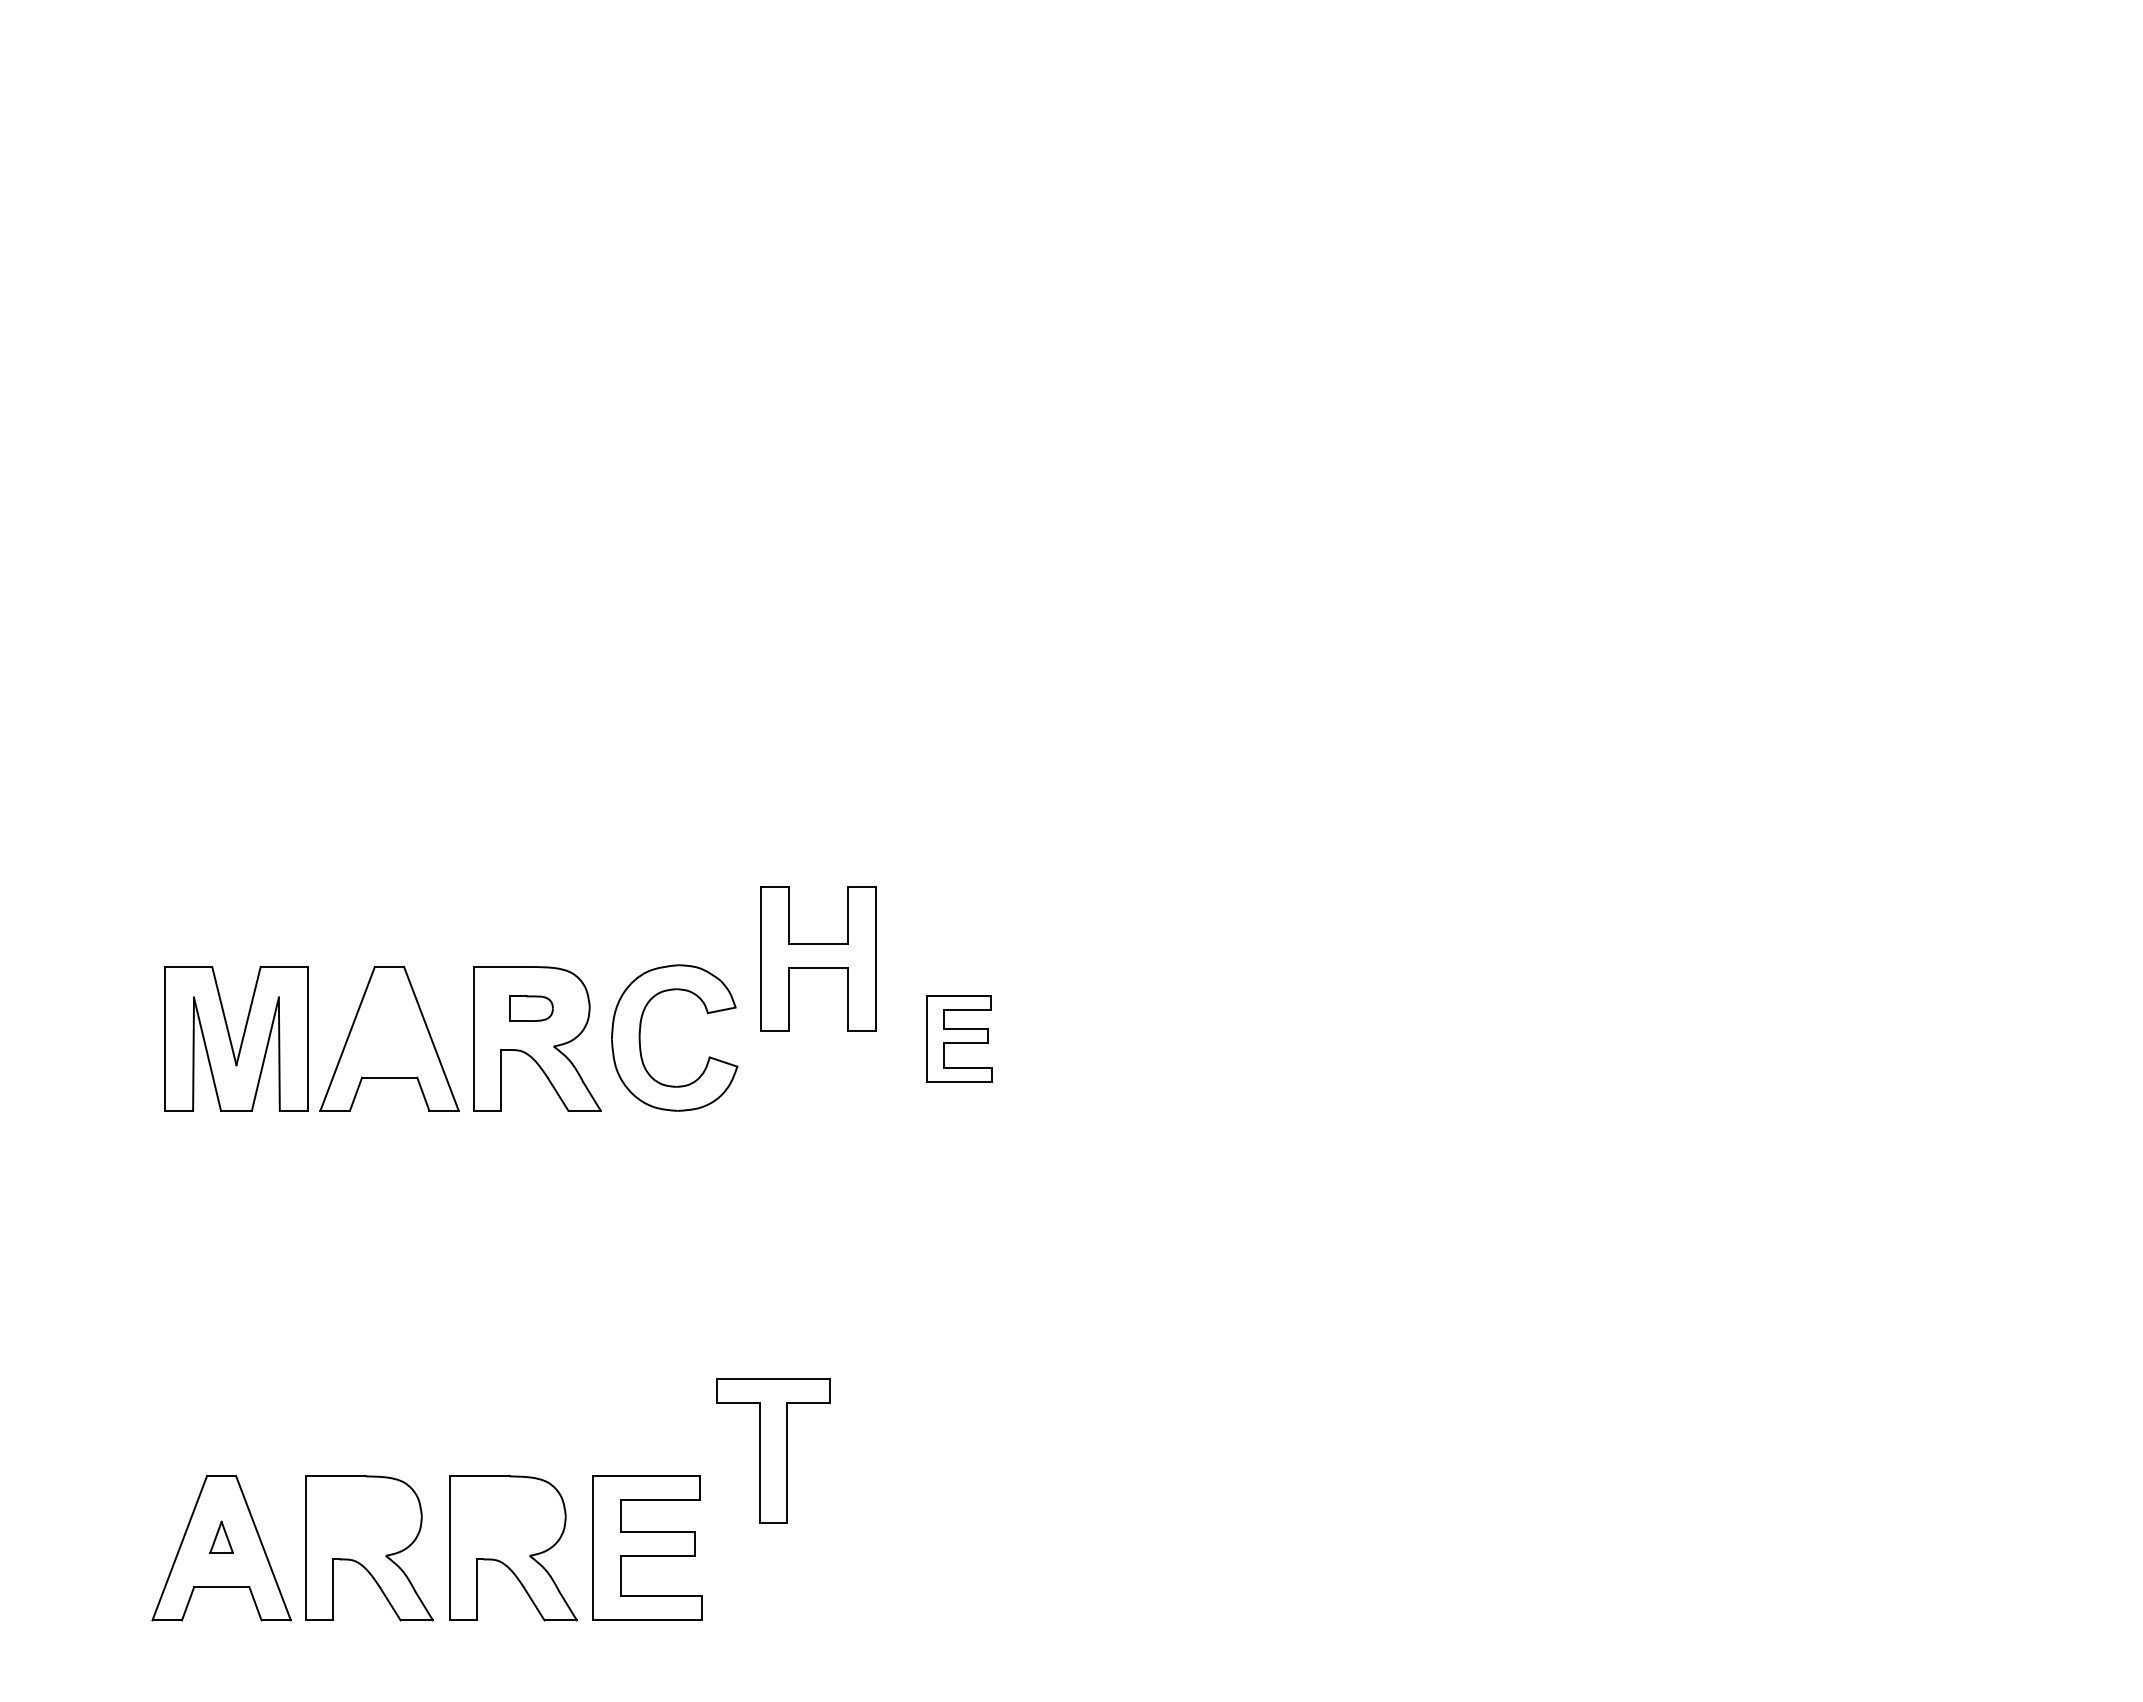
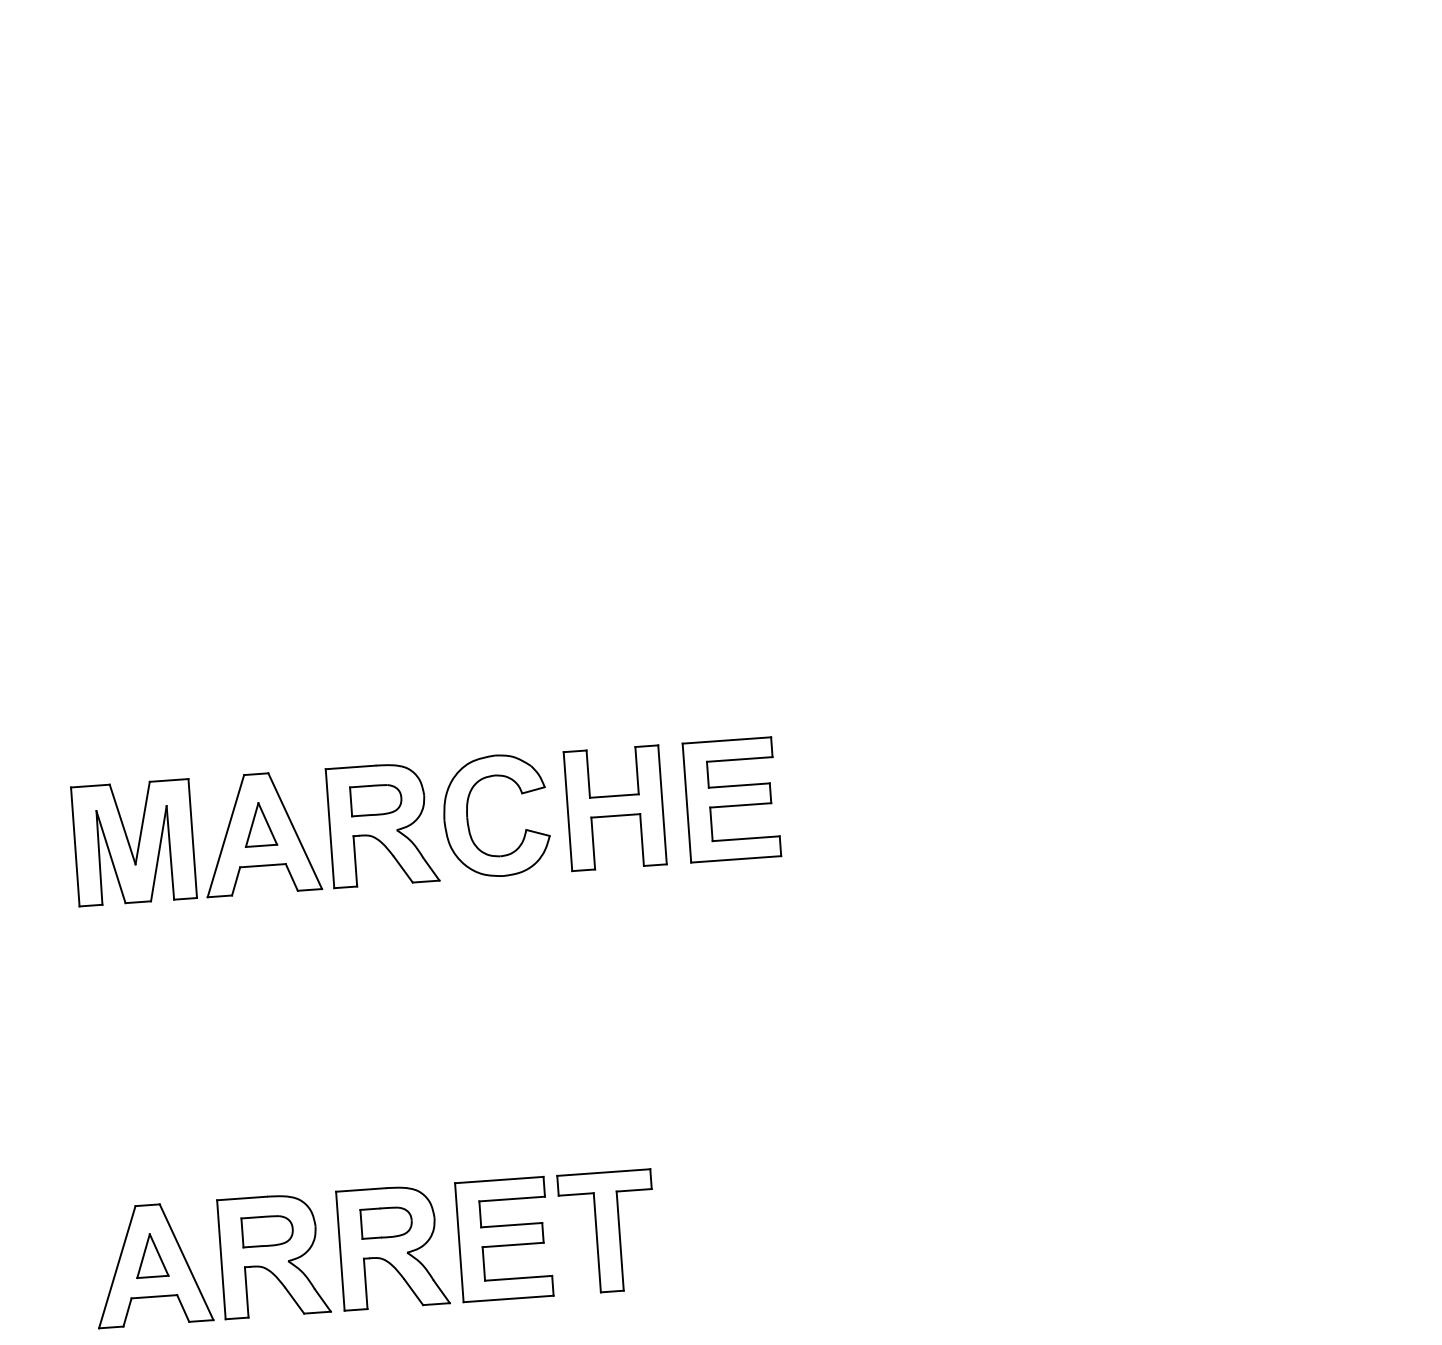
part: (818, 958) -> (615, 807), moved
part: (531, 1008) -> (376, 800), size x1.43
part: (389, 1027) -> (259, 824), added
part: (959, 1038) -> (731, 799), size x1.67
part: (773, 1450) -> (608, 1231), moved
part: (363, 1517) -> (267, 1230), added
part: (507, 1517) -> (386, 1222), added
part: (221, 1537) -> (151, 1255), size x1.67

